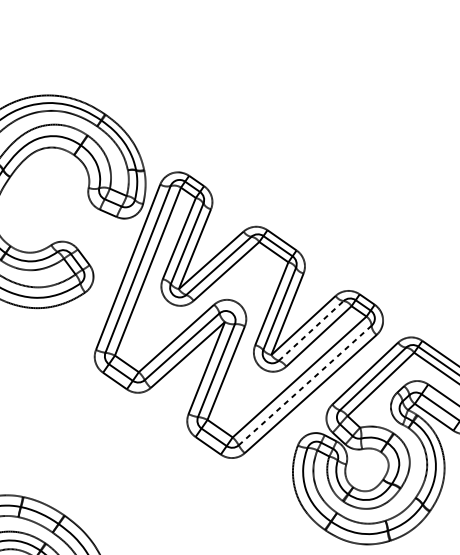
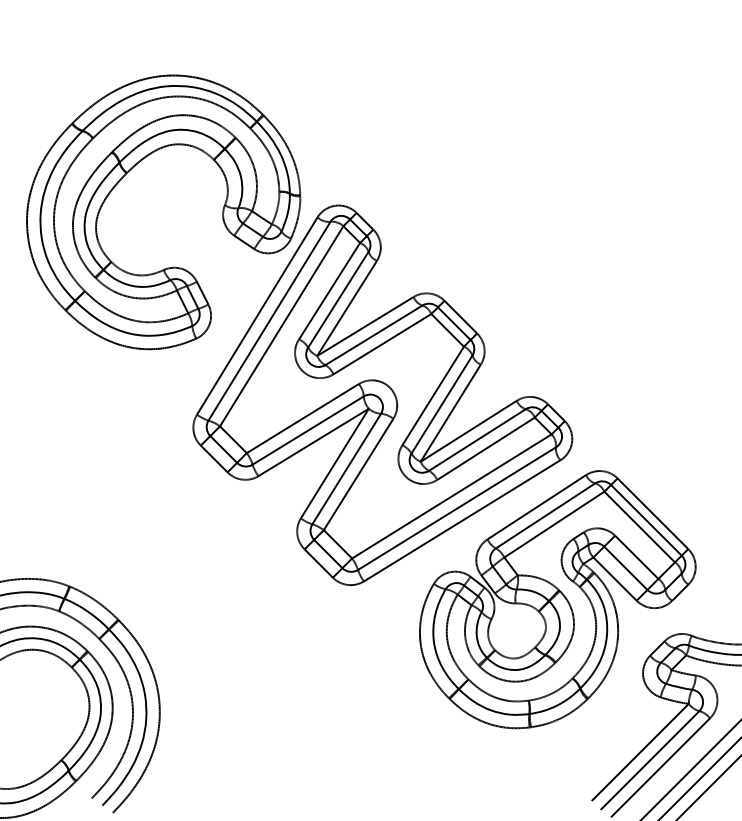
line: (311, 330) -> (477, 439), dashed -> solid
line: (304, 385) -> (456, 508), dashed -> solid

